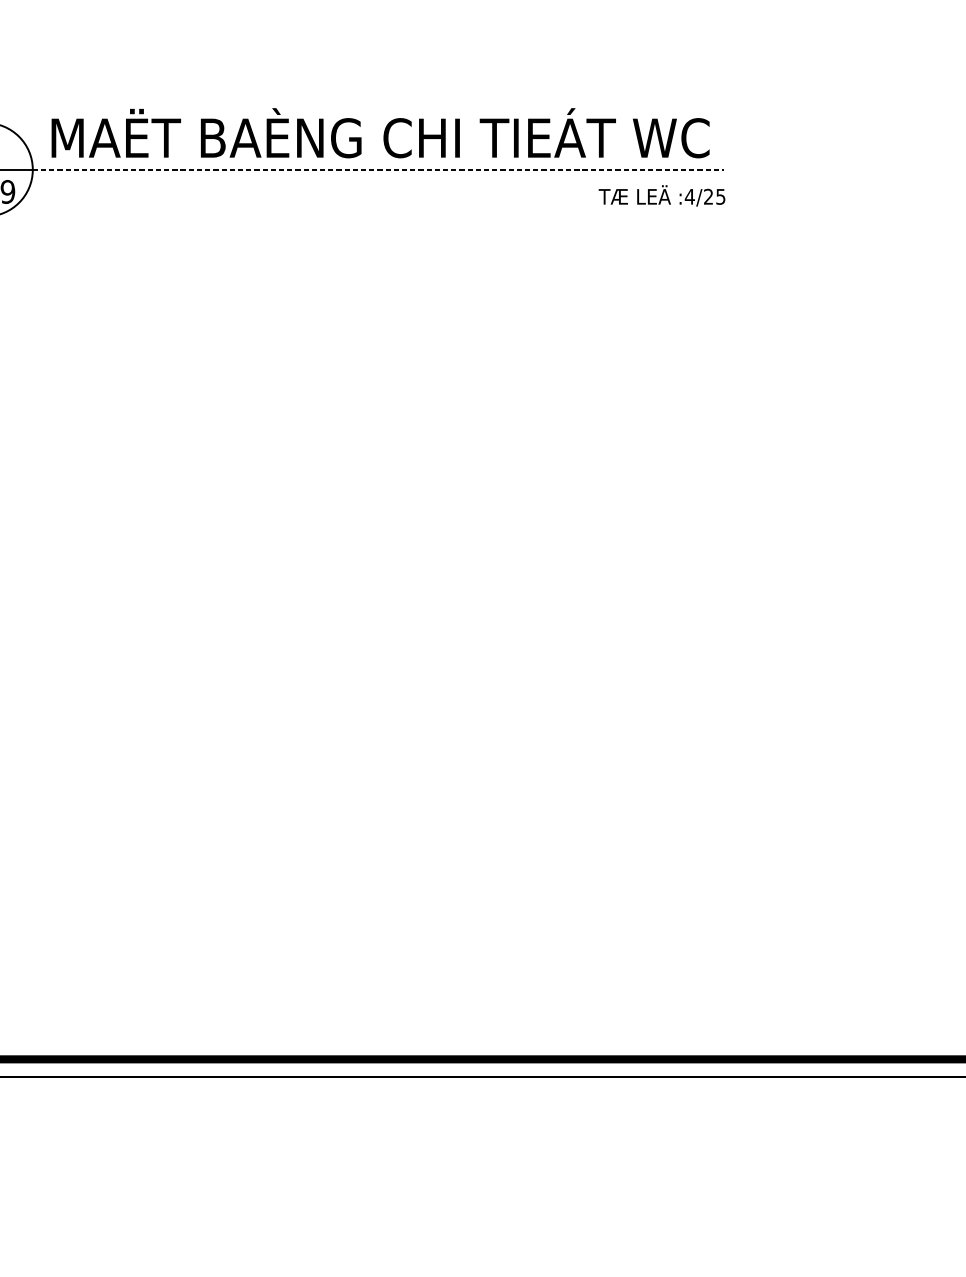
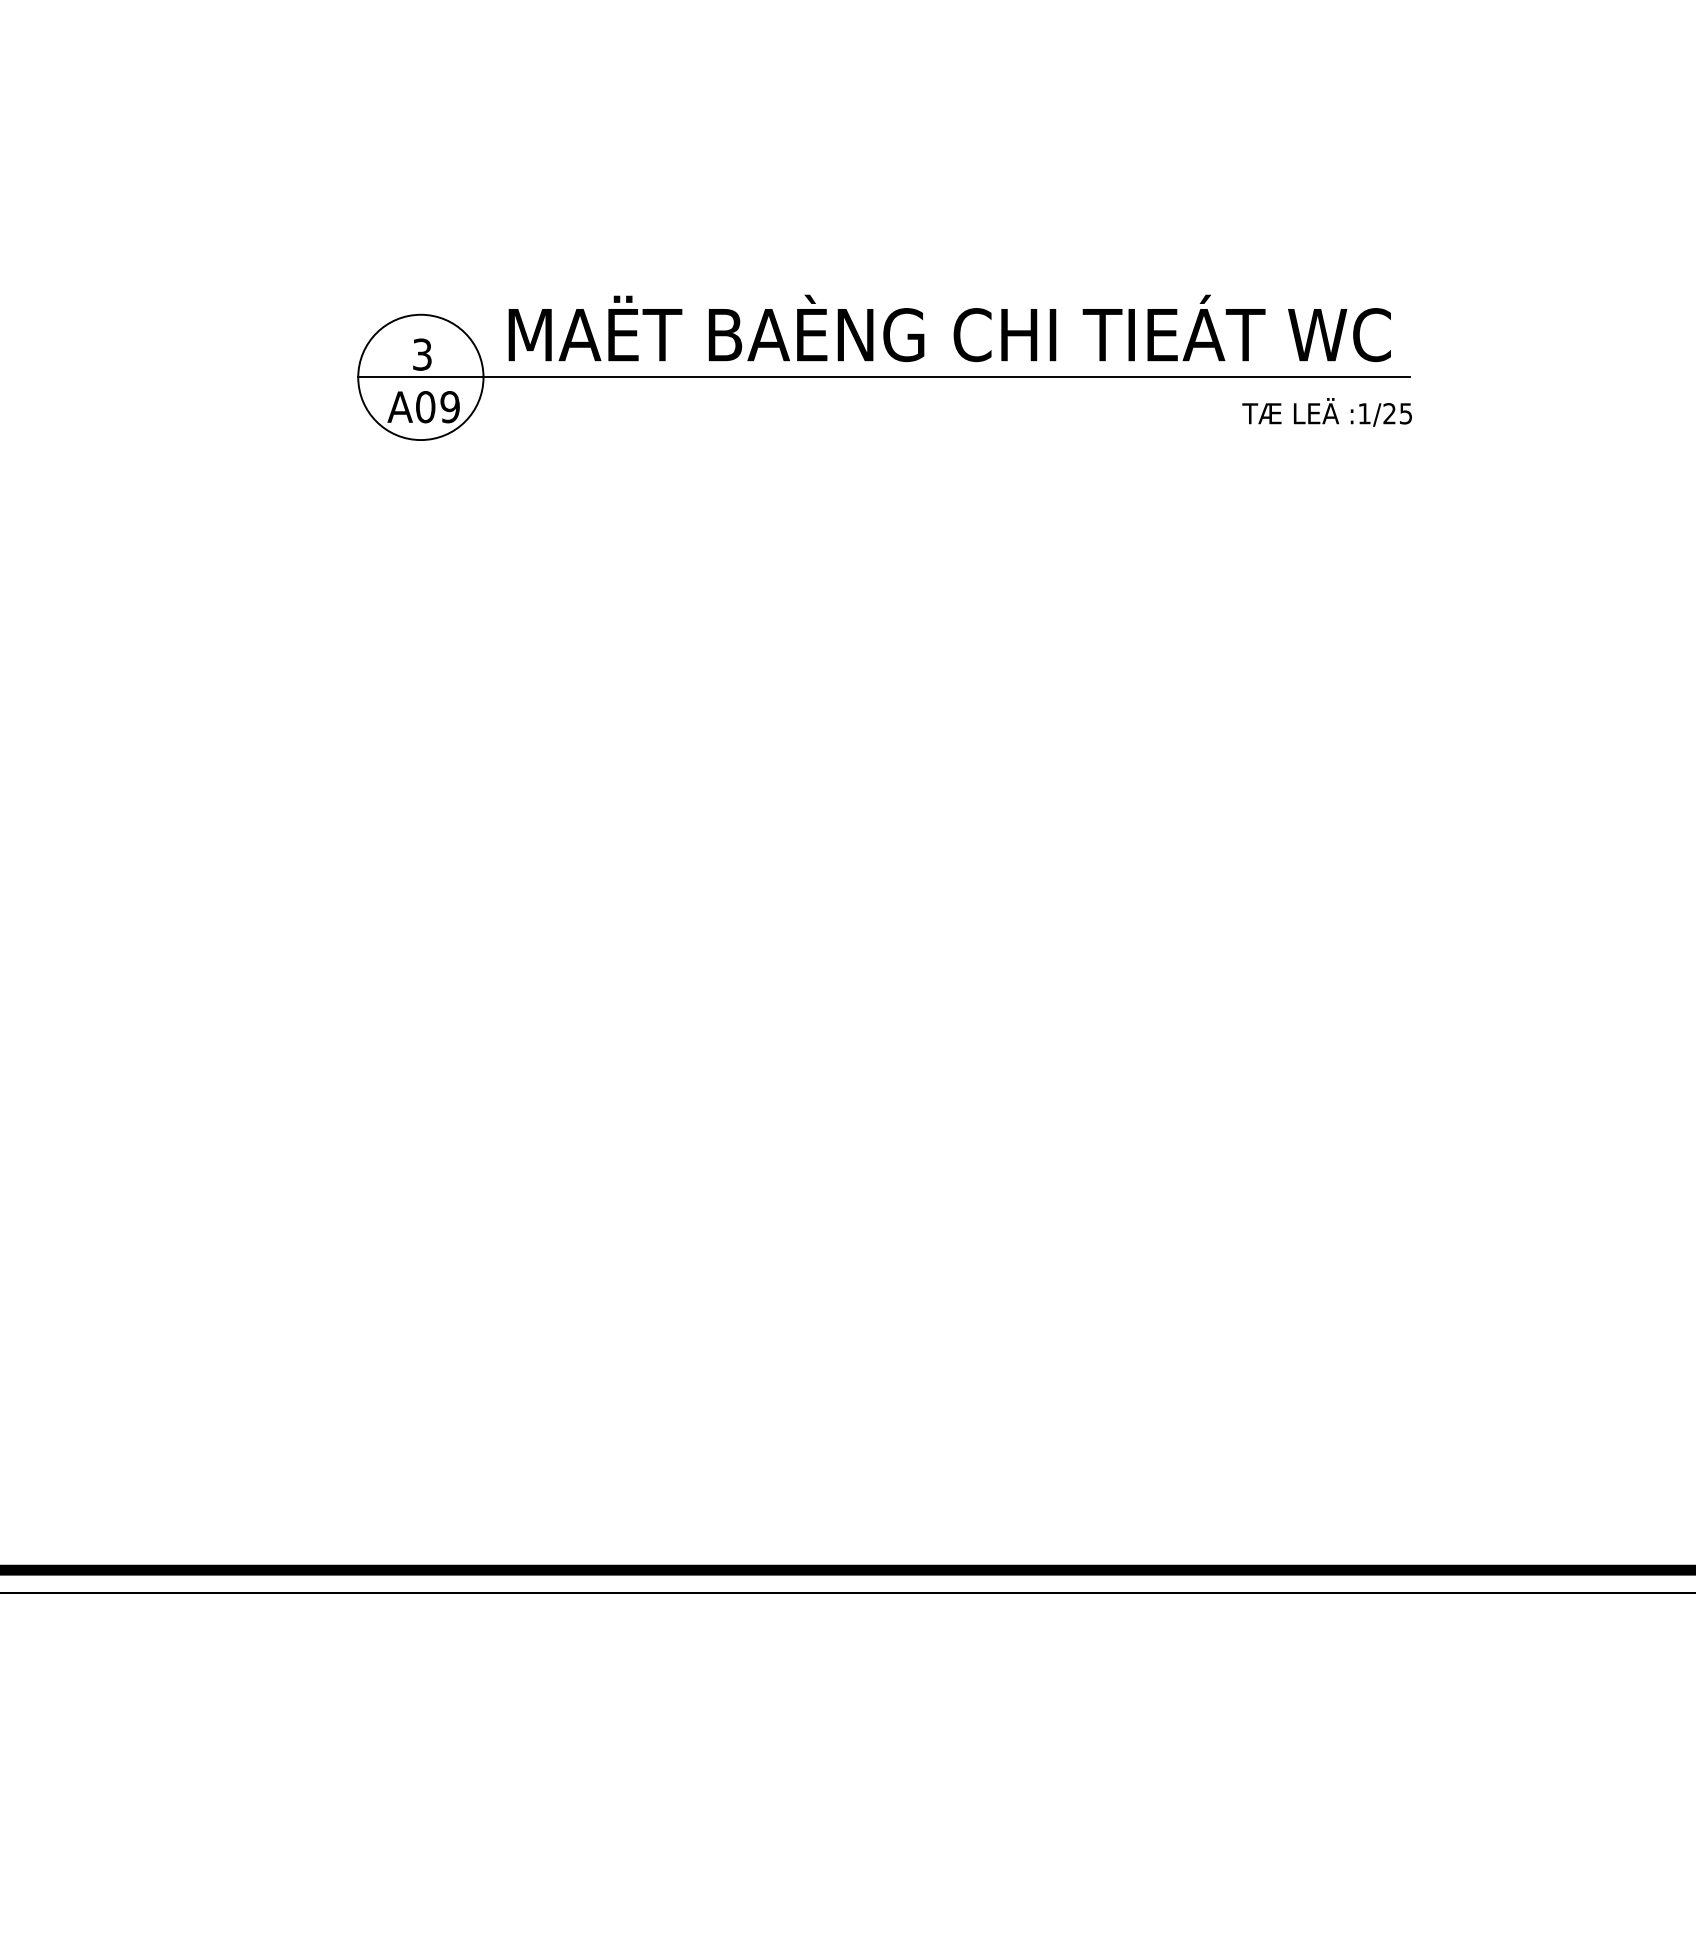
line: (378, 169) -> (947, 377), dashed -> solid
text: (689, 196) -> (1364, 413), :4/25 -> :1/25

